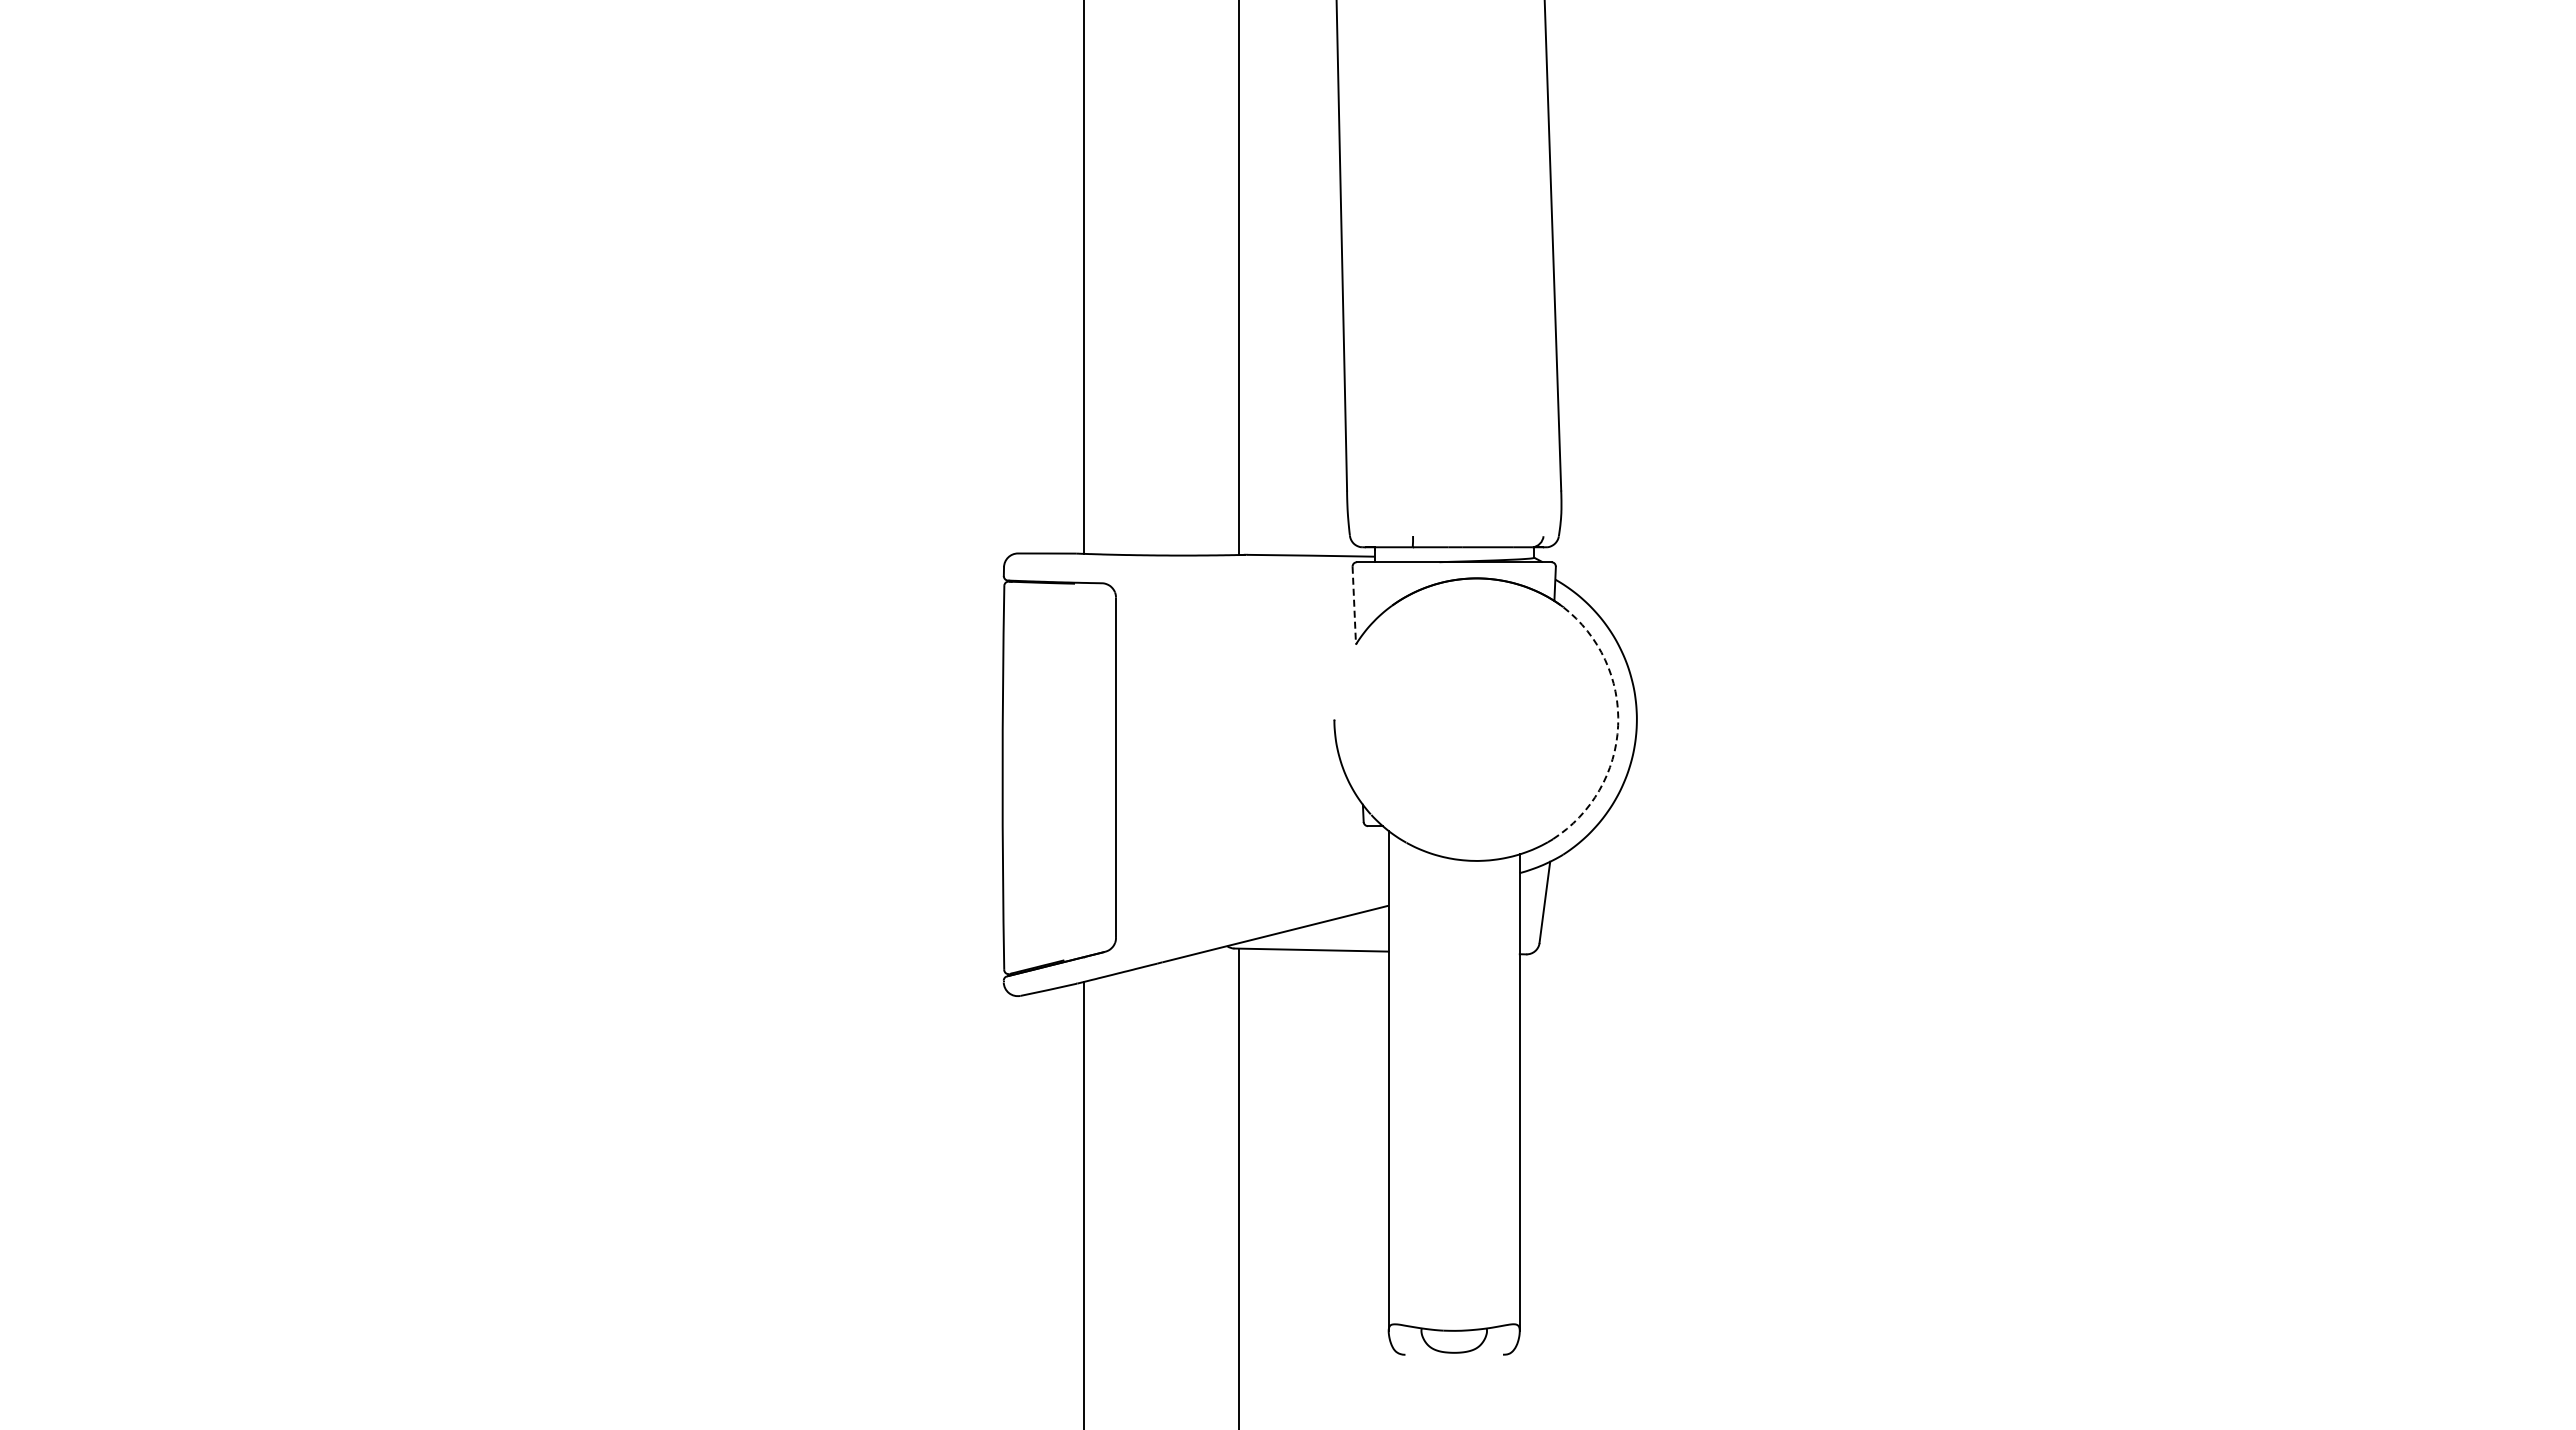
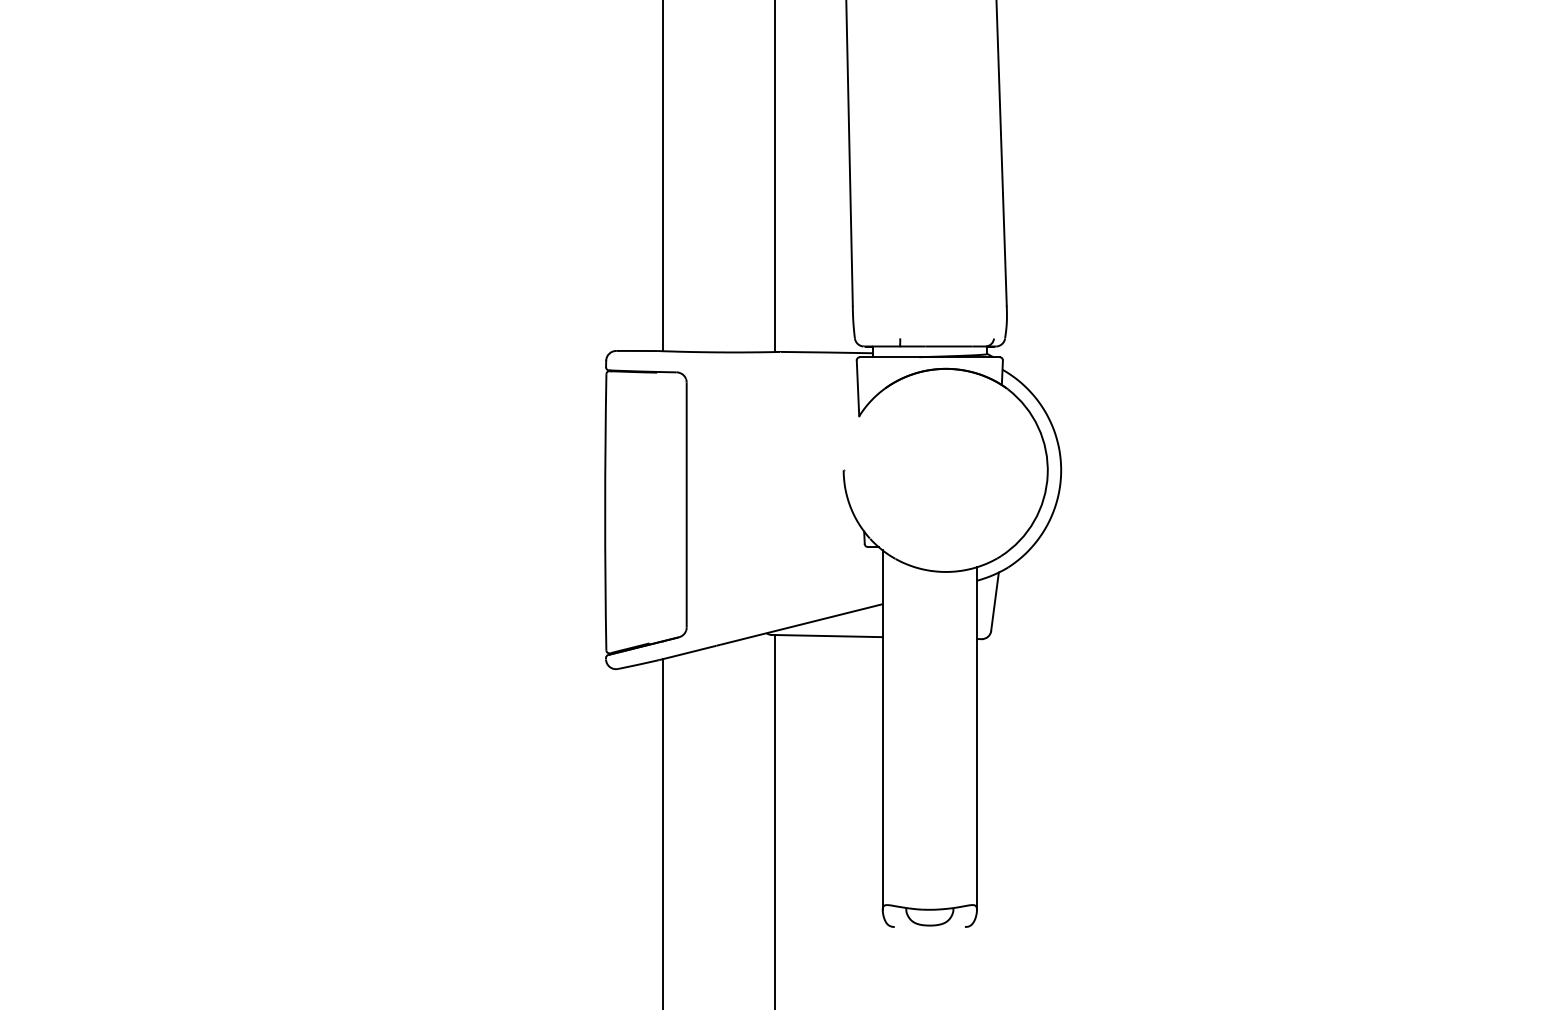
line: (1354, 605) -> (858, 388), dashed -> solid
arc: (1618, 725) -> (1047, 474), dashed -> solid

